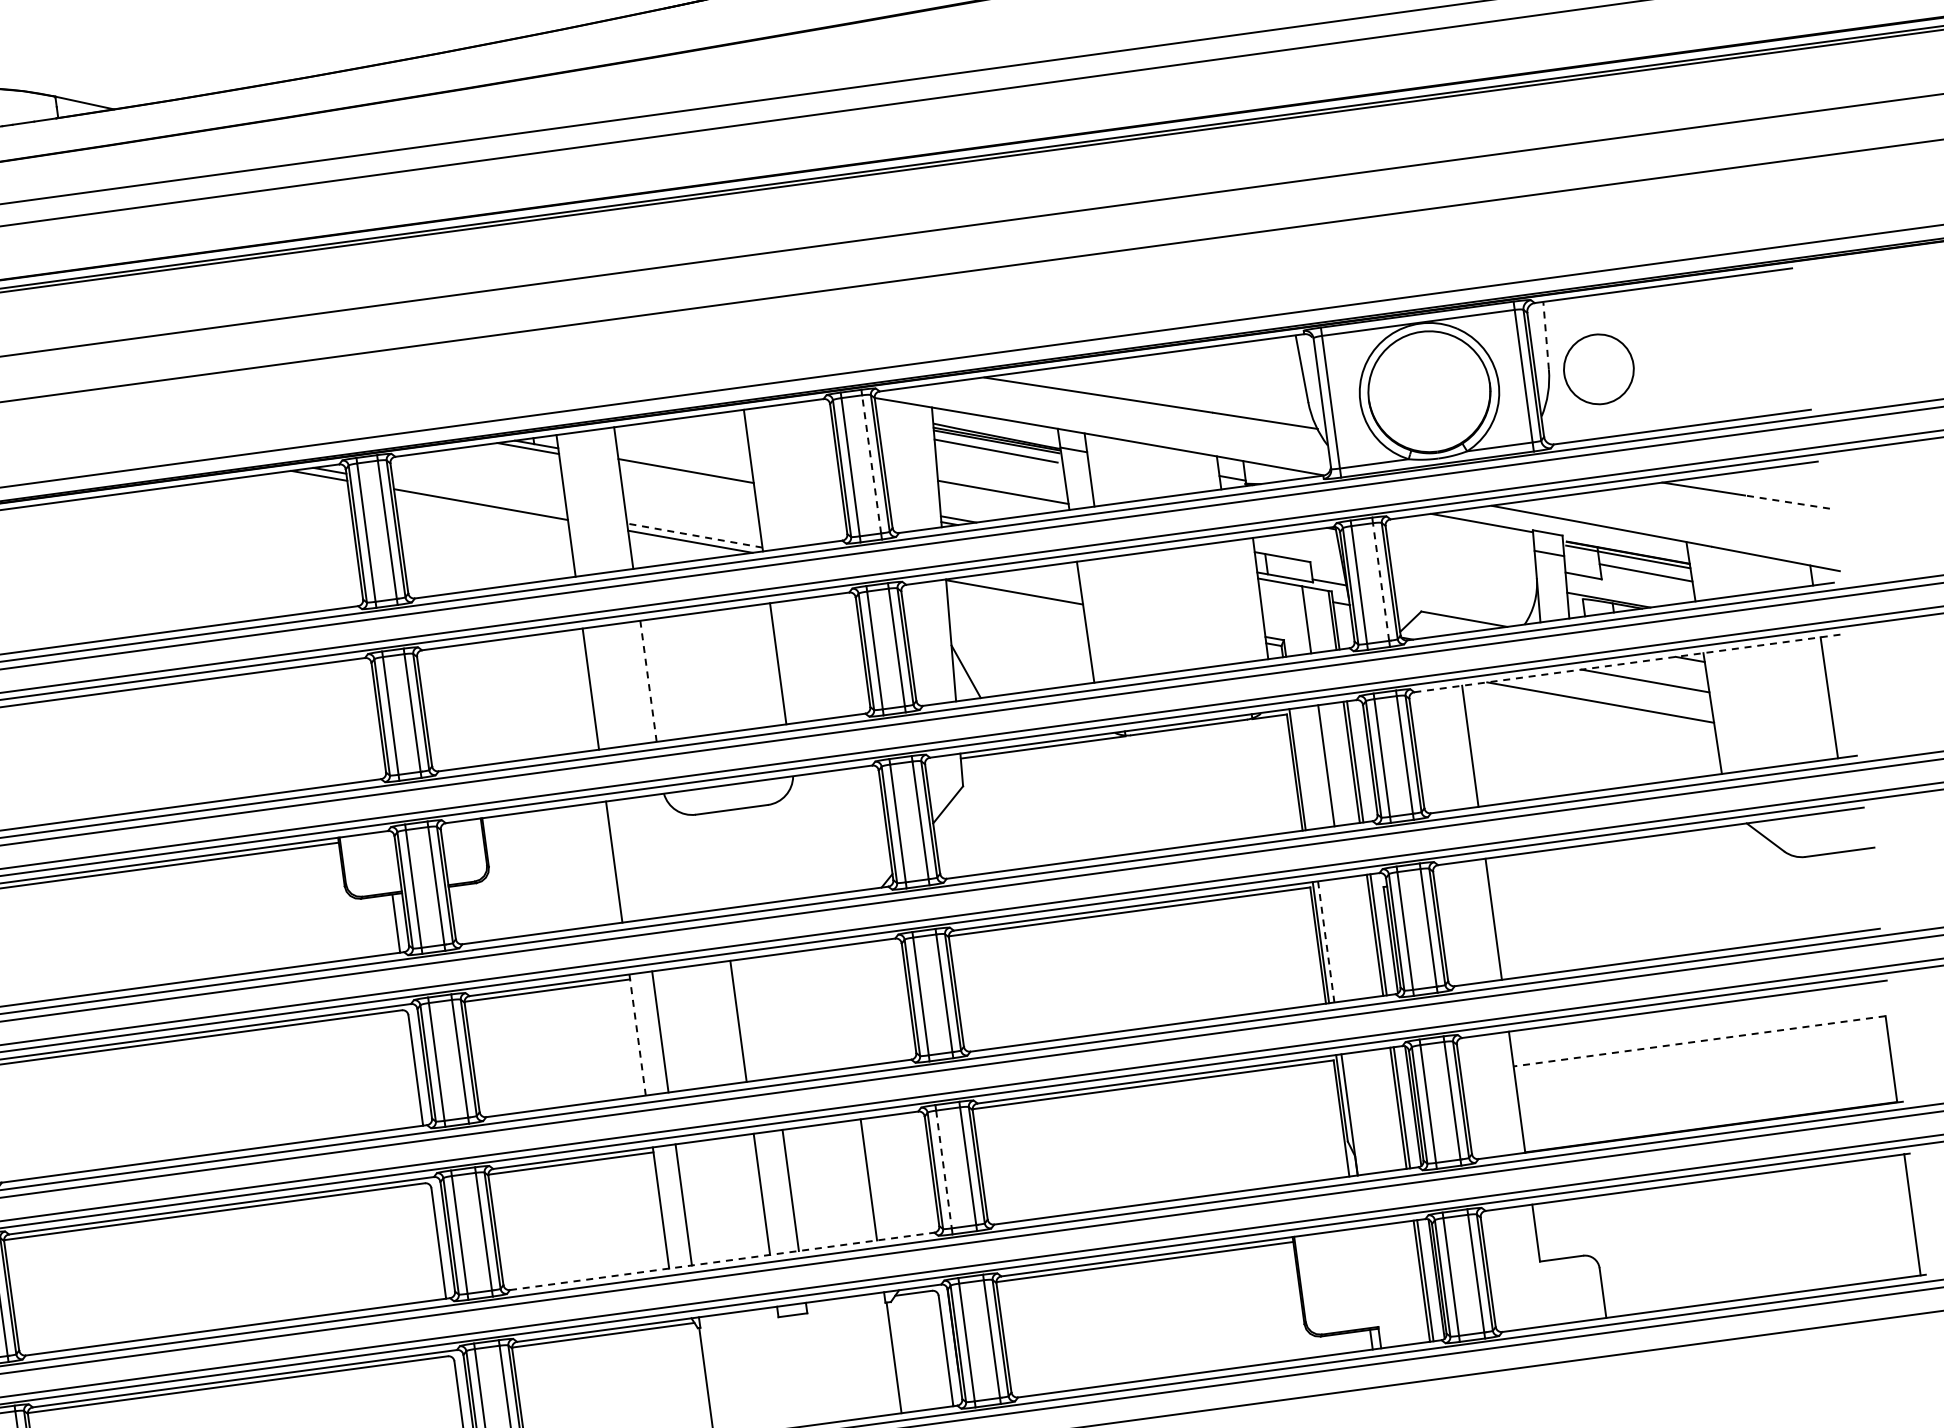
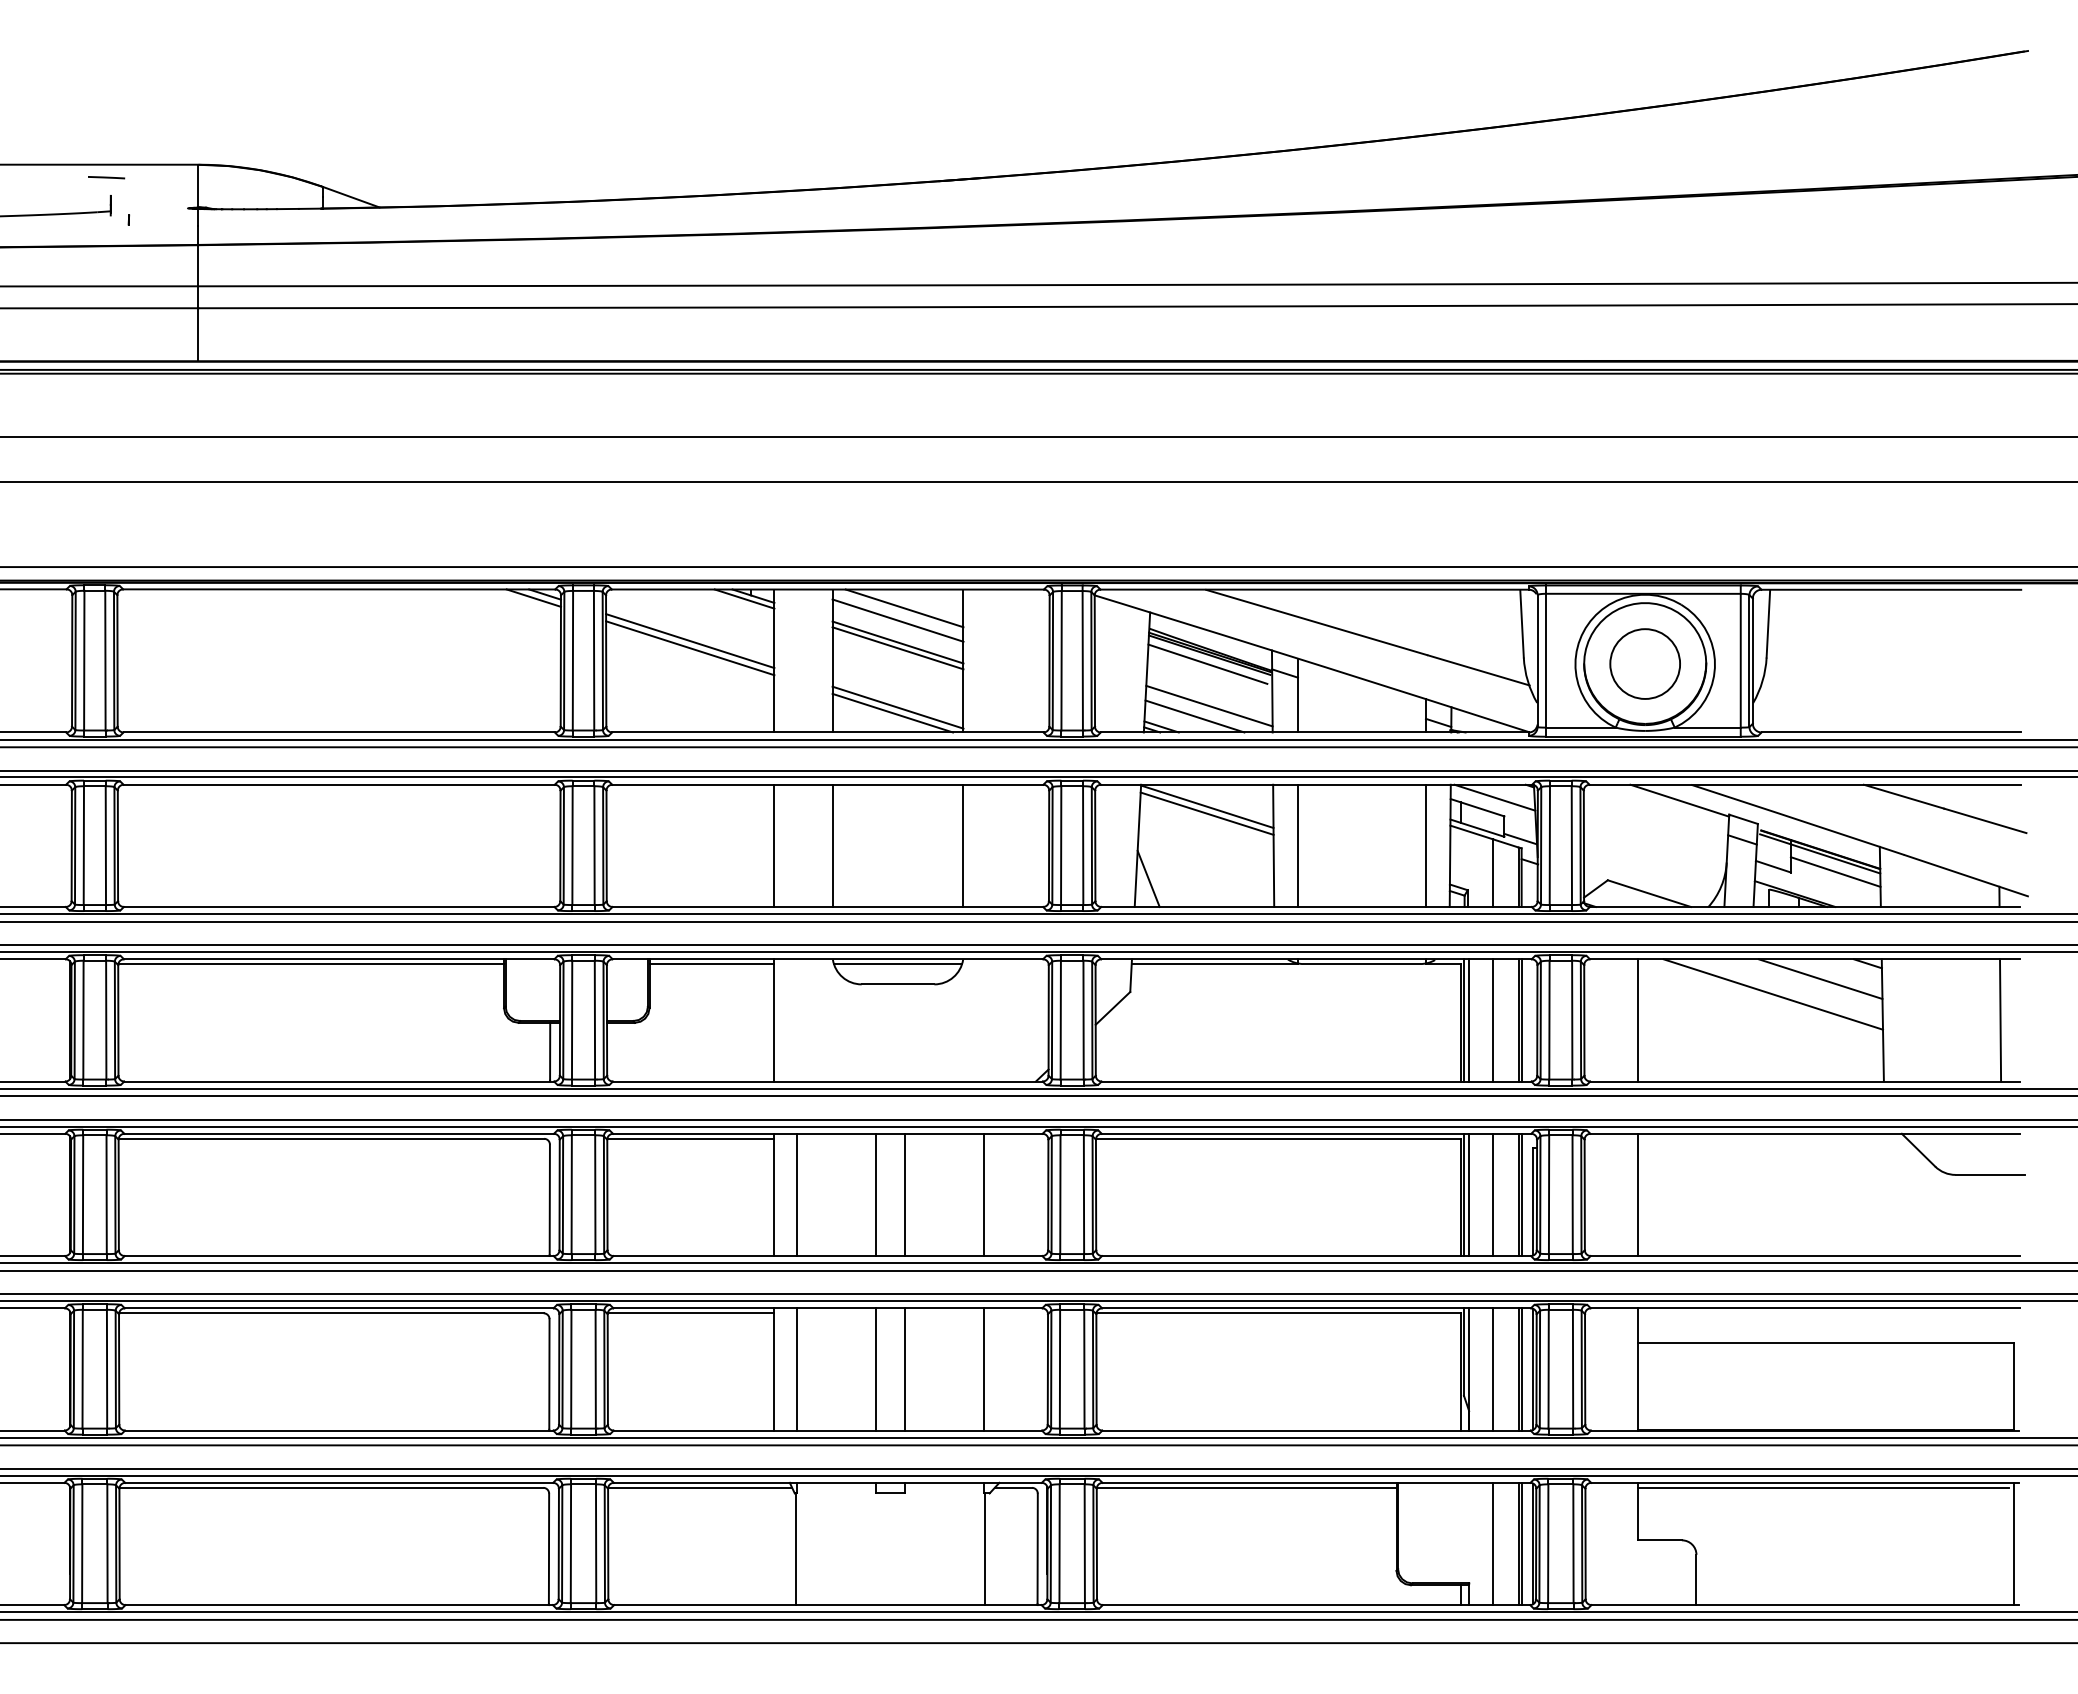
line: (1546, 335) -> (1768, 623), dashed -> solid
circle: (1598, 368) -> (1644, 663), moved
line: (687, 436) -> (904, 608), added
line: (682, 449) -> (897, 620), added
line: (871, 464) -> (1082, 660), dashed -> solid
line: (686, 477) -> (897, 648), added
line: (480, 497) -> (690, 641), added
line: (1787, 501) -> (1985, 820), dashed -> solid
line: (989, 504) -> (1194, 716), added
line: (695, 535) -> (898, 707), dashed -> solid
line: (1297, 544) -> (1494, 797), added
line: (1380, 581) -> (1571, 845), dashed -> solid
line: (1014, 599) -> (1206, 813), added
line: (1236, 601) -> (1425, 845), added
line: (1109, 618) -> (1297, 845), added
line: (1627, 663) -> (1805, 959), dashed -> solid
line: (648, 680) -> (832, 845), dashed -> solid
line: (1303, 769) -> (1469, 1020), added
line: (728, 790) -> (897, 964), added
line: (544, 815) -> (711, 964), added
line: (1350, 938) -> (1493, 1194), added
line: (1326, 942) -> (1469, 1195), dashed -> solid
line: (845, 1006) -> (984, 1194), added
line: (767, 1017) -> (905, 1194), added
line: (637, 1035) -> (774, 1195), dashed -> solid
line: (1699, 1041) -> (1825, 1343), dashed -> solid
line: (1373, 1111) -> (1493, 1369), added
line: (943, 1169) -> (1059, 1369), dashed -> solid
line: (1716, 1184) -> (1823, 1487), added
line: (722, 1261) -> (828, 1430), dashed -> solid
line: (1396, 1284) -> (1493, 1543), added

